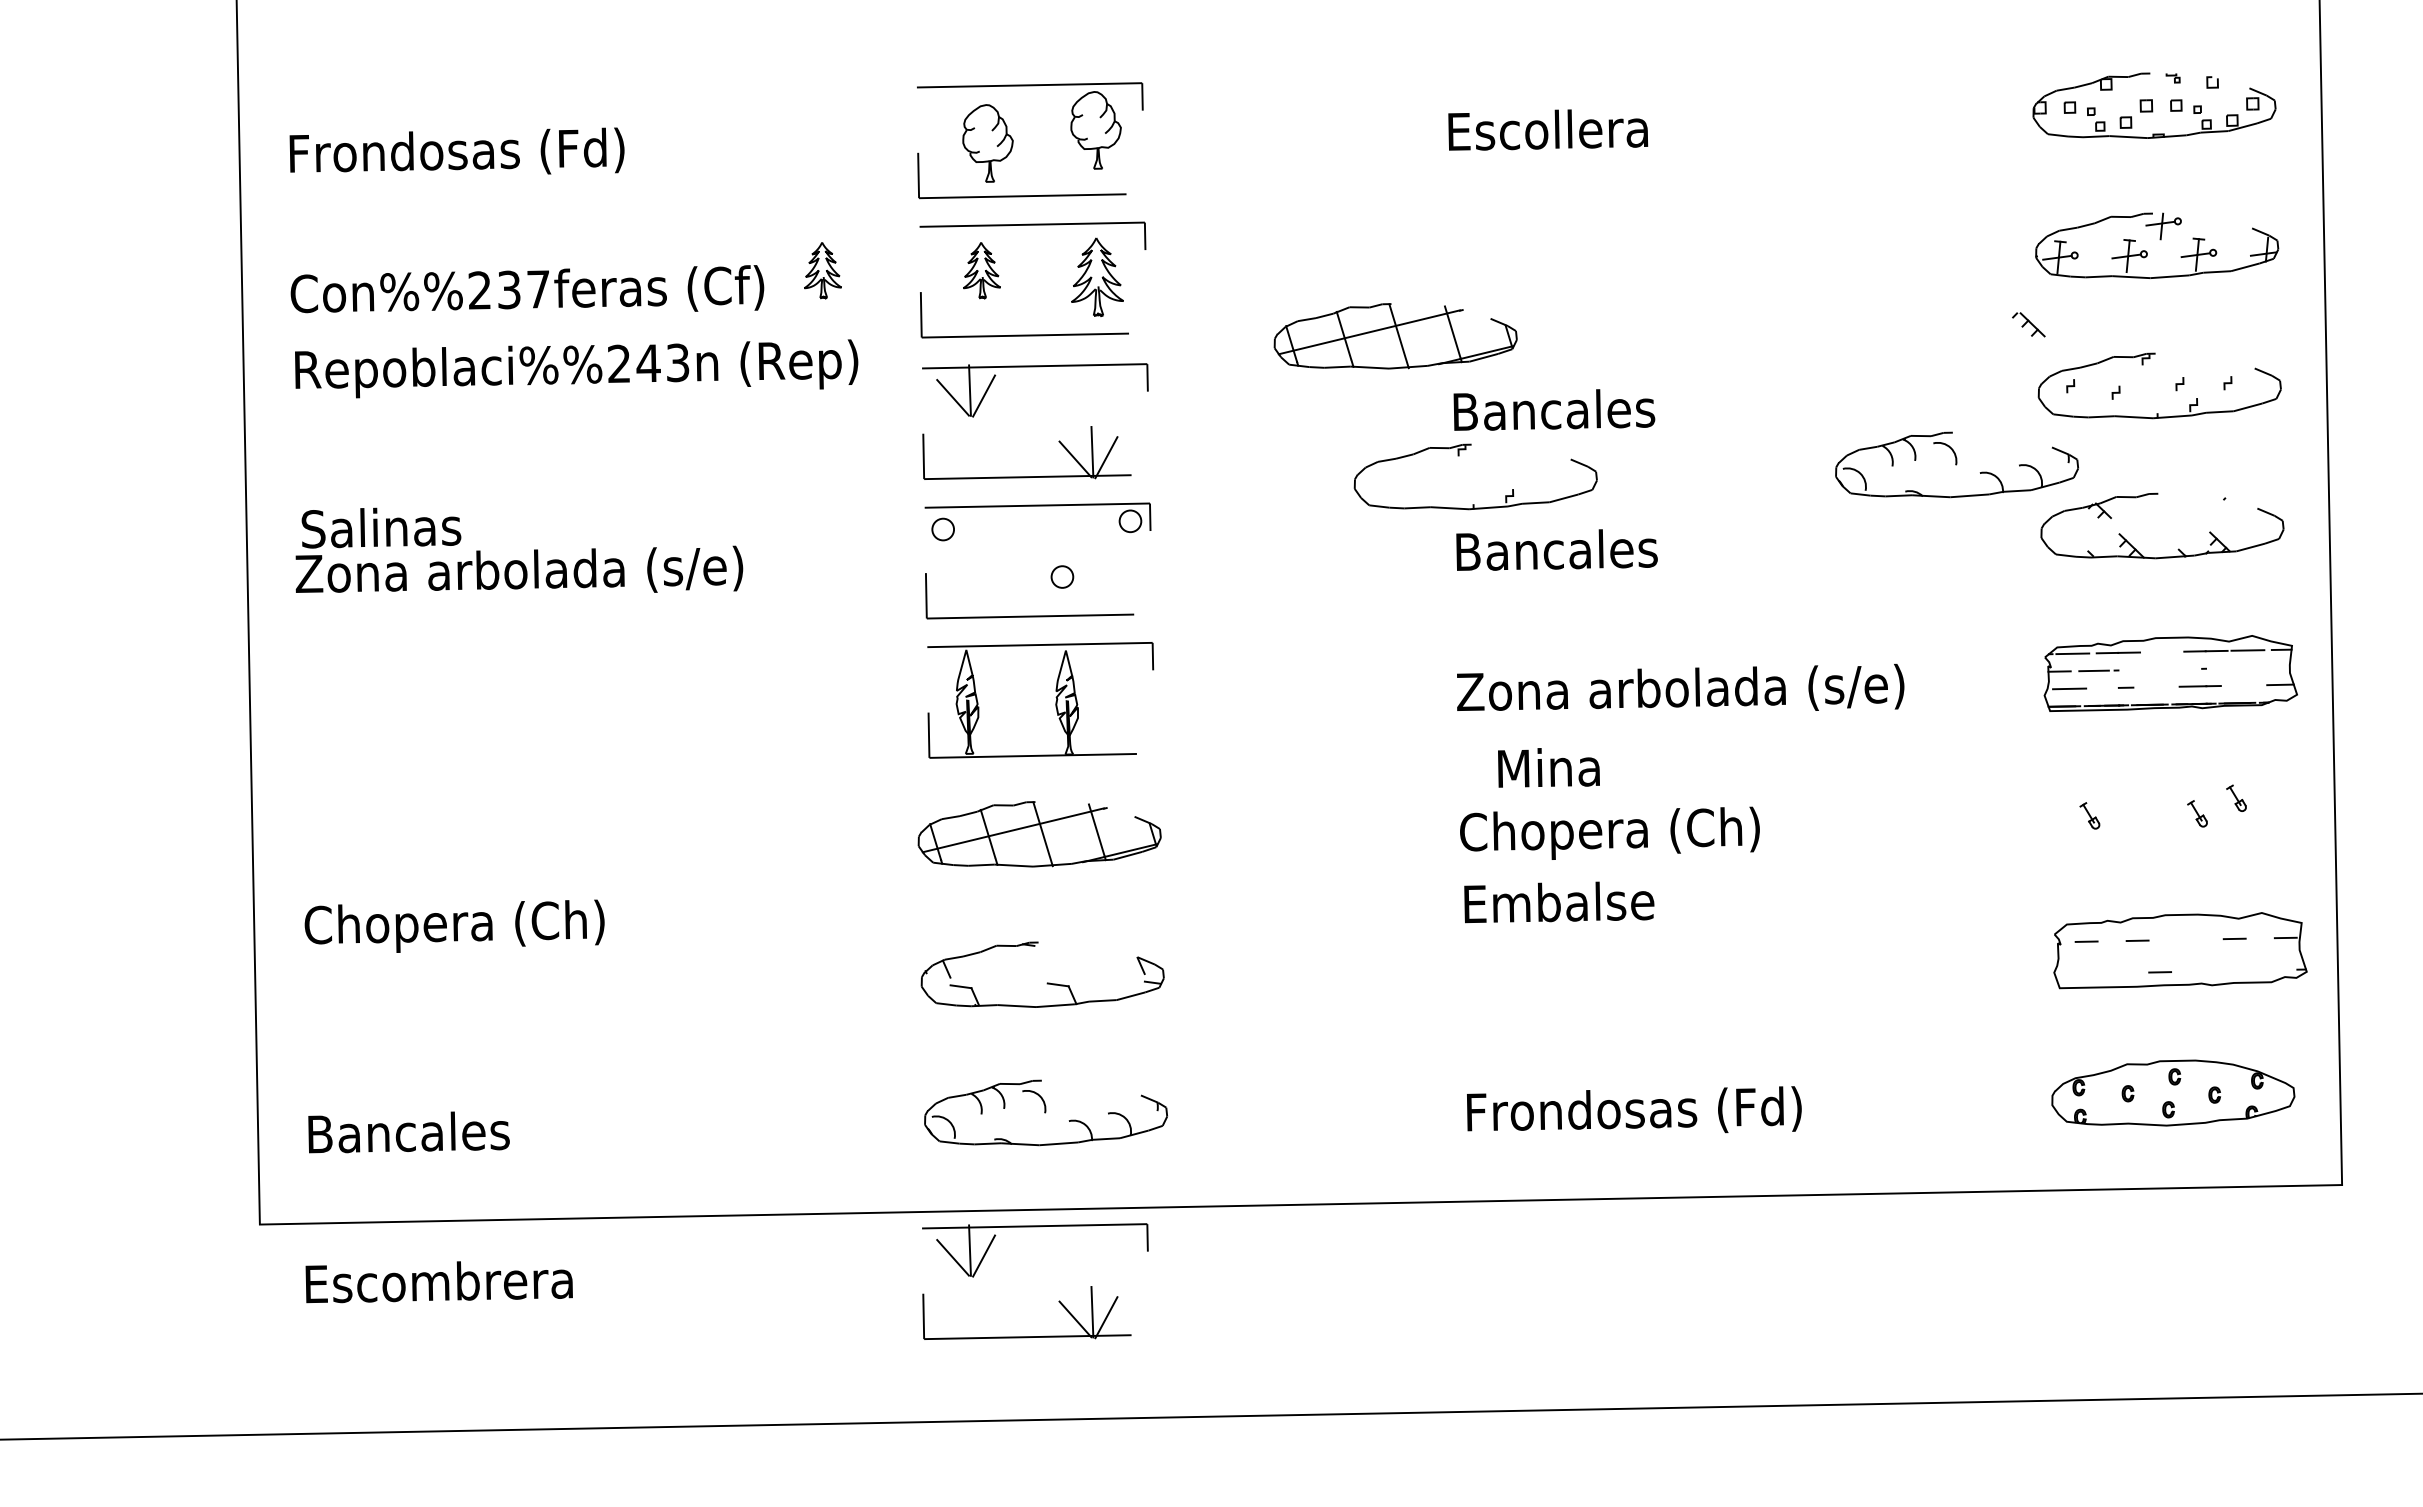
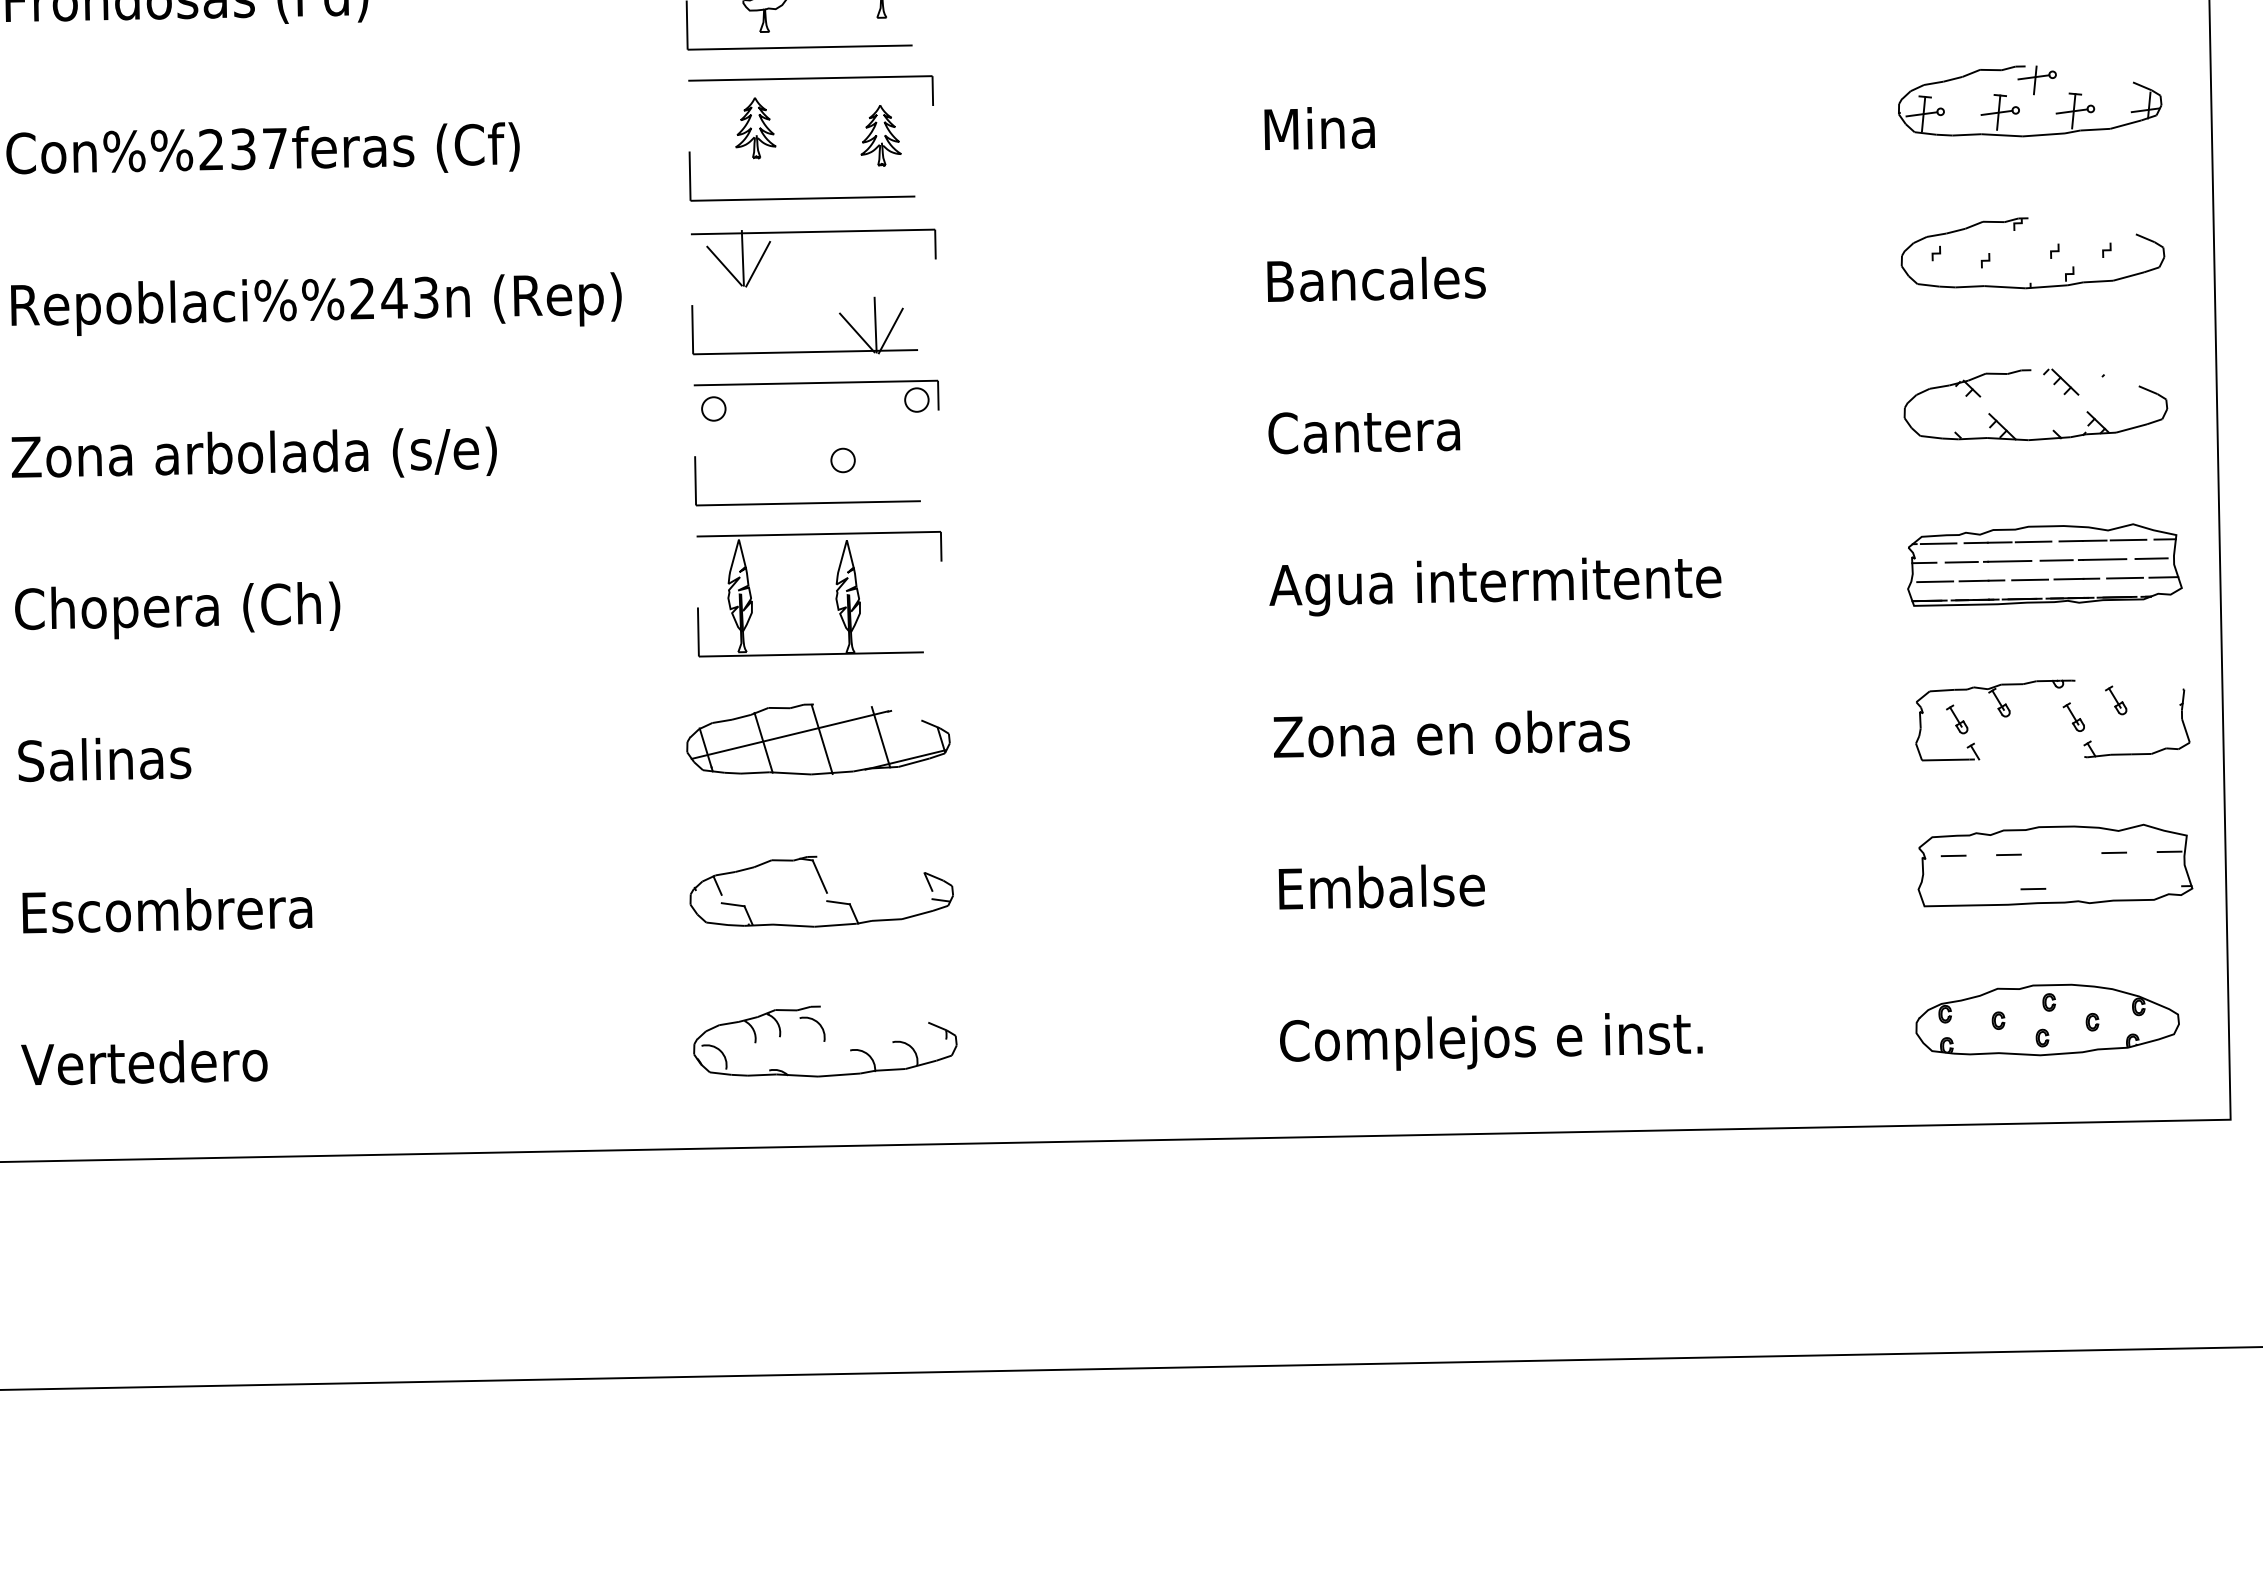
part: (822, 270) -> (582, 128), removed
part: (1097, 277) -> (881, 135), size x0.71
part: (2028, 324) -> (2060, 381), moved
part: (1395, 336) -> (1204, 199), removed
text: (576, 368) -> (316, 303), moved
part: (1459, 456) -> (1273, 329), removed
part: (1956, 464) -> (1812, 338), removed
text: (381, 527) -> (104, 759), moved
text: (1555, 550) -> (1377, 431), Bancales -> Cantera
line: (2159, 651) -> (2032, 541), added
line: (2268, 667) -> (2150, 558), added
line: (2181, 668) -> (2056, 559), added
line: (2225, 668) -> (2104, 559), added
line: (2138, 669) -> (2009, 560), added
line: (2244, 685) -> (2124, 578), added
line: (2156, 686) -> (2029, 579), added
line: (2105, 687) -> (1974, 580), added
text: (1679, 691) -> (1512, 584), Zona arbolada (s/e) -> Agua intermitente
text: (1548, 767) -> (1319, 128), moved
part: (2182, 787) -> (2057, 688), added
text: (1623, 832) -> (1451, 737), Chopera (Ch) -> Zona en obras
text: (1559, 902) -> (1382, 887), moved
text: (454, 925) -> (177, 609), moved
line: (1040, 960) -> (819, 876), added
text: (1660, 1112) -> (1491, 1041), Frondosas (Fd) -> Complejos e inst.
text: (417, 1132) -> (143, 1062), Bancales -> Vertedero
text: (438, 1282) -> (166, 910), moved
part: (1058, 1301) -> (838, 1246), removed

